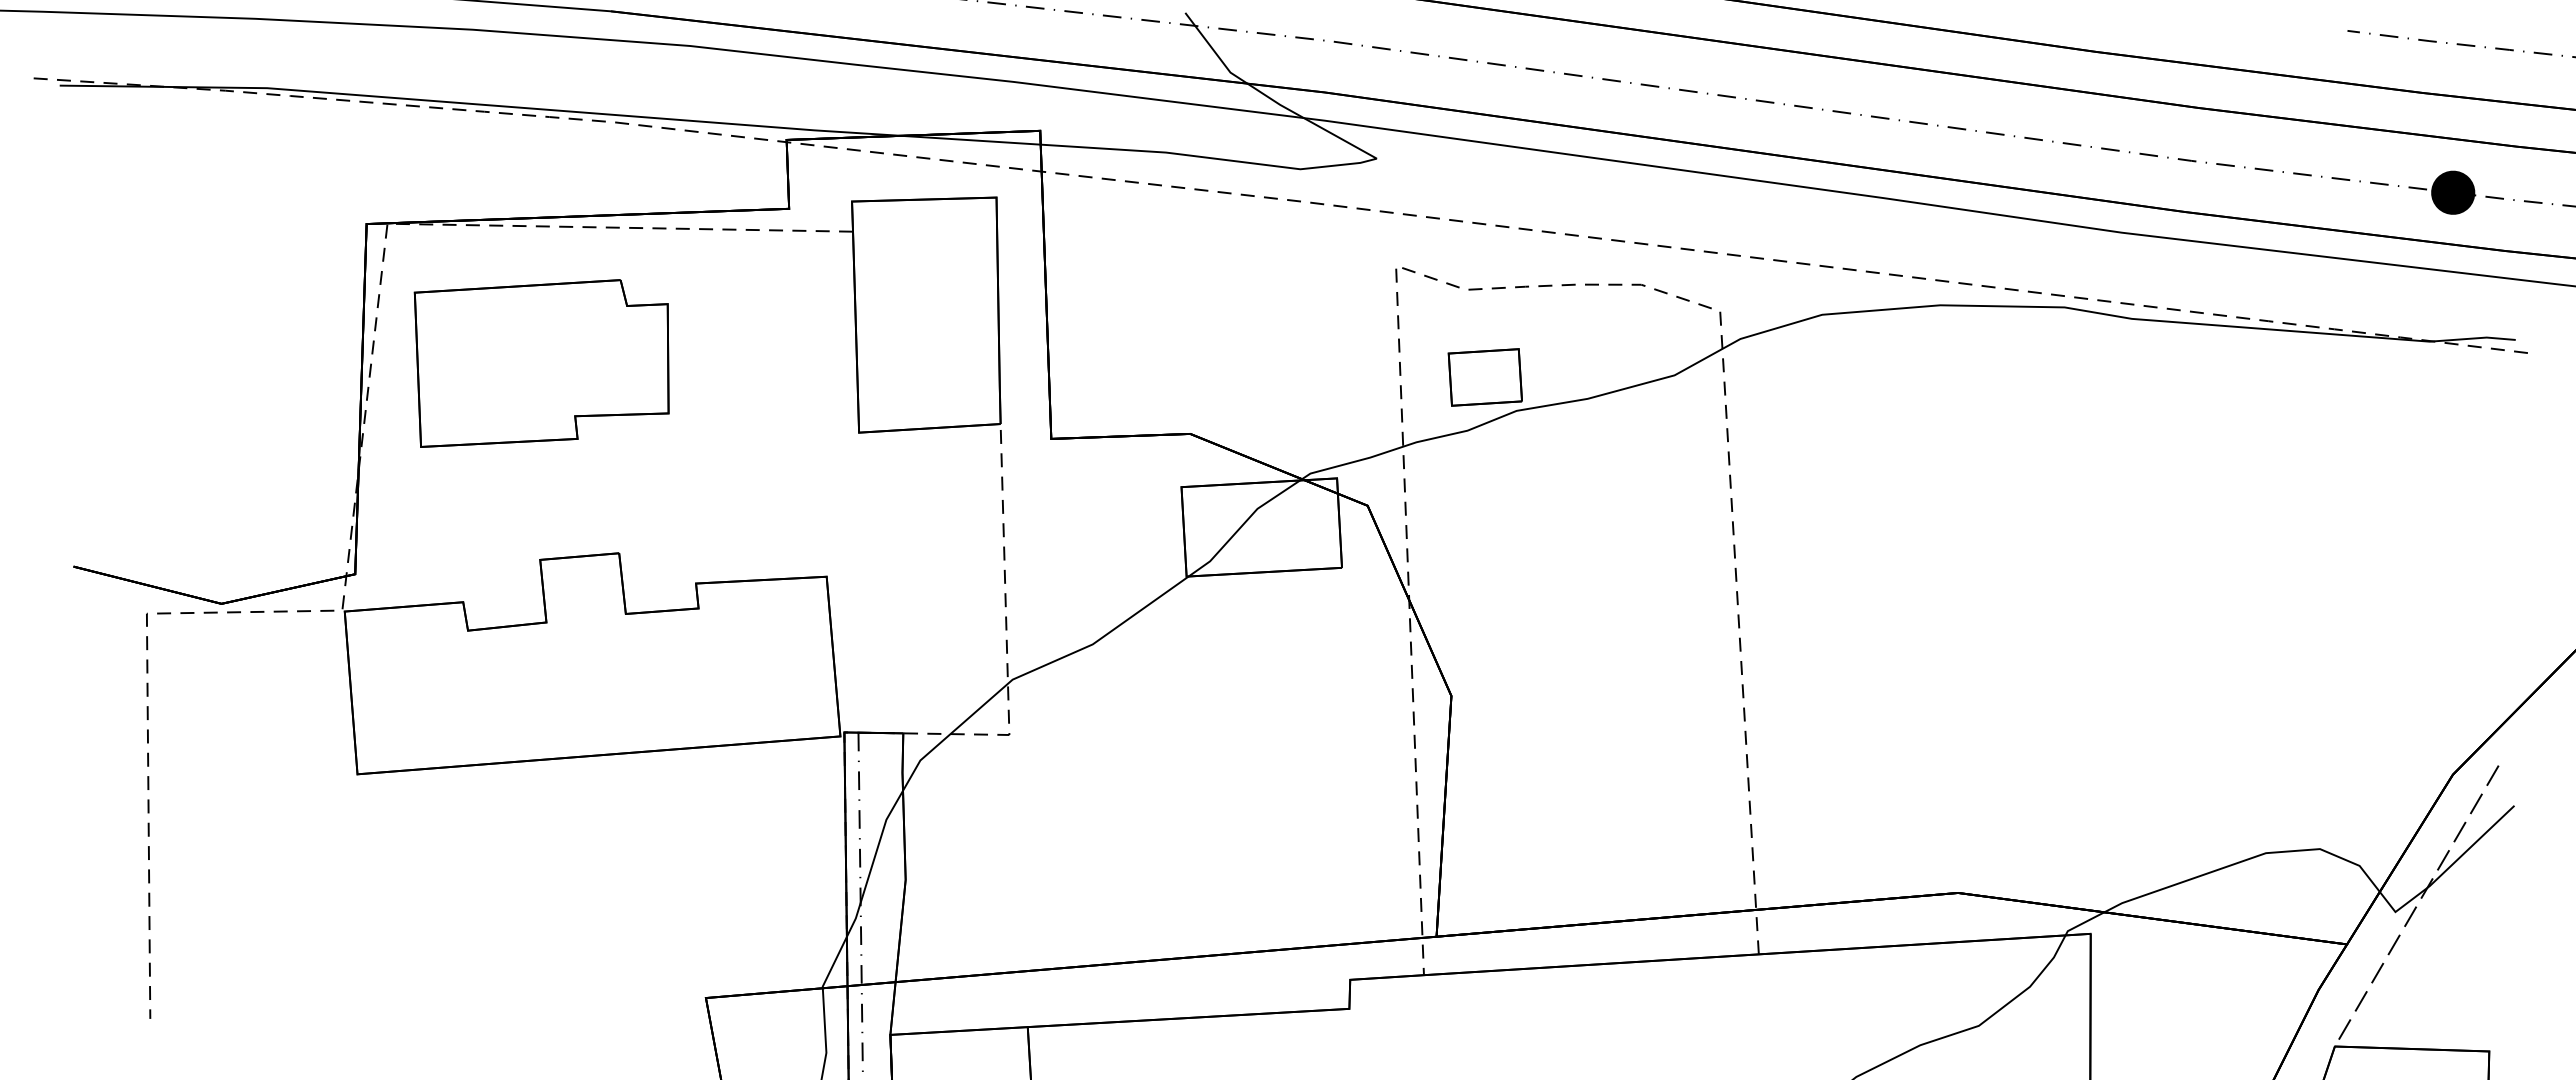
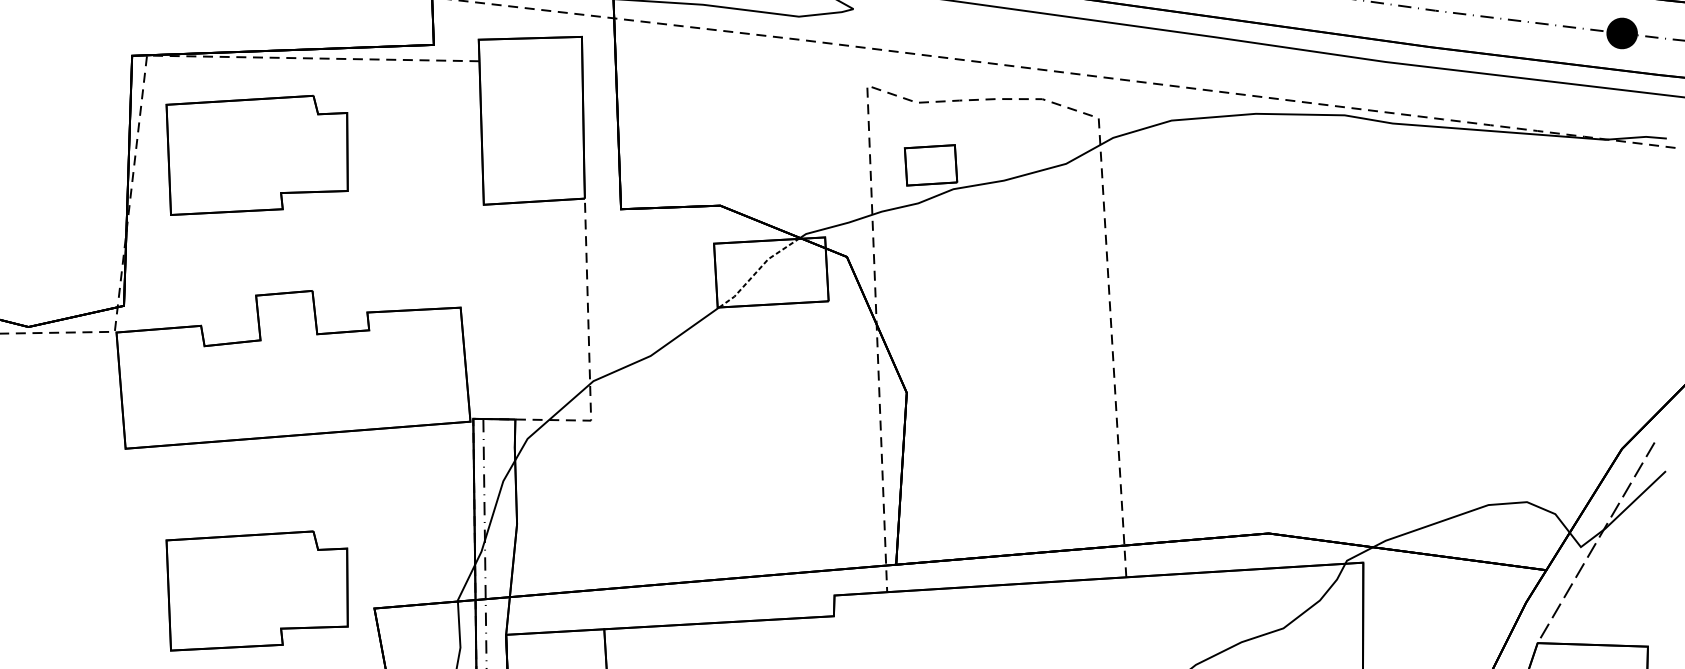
line: (1242, 525) -> (757, 271), solid -> dashed
part: (541, 973) -> (257, 590), added

